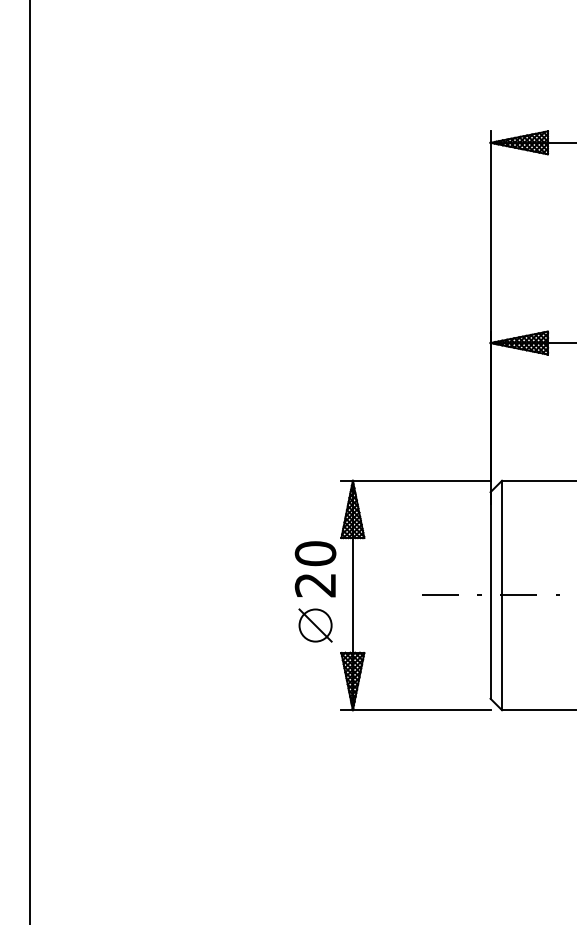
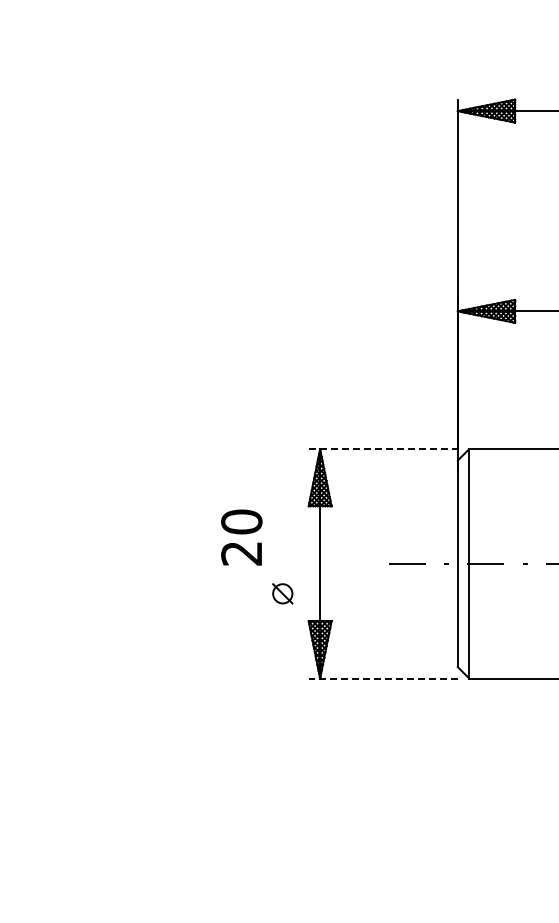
line: (415, 480) -> (382, 448), solid -> dashed
text: (315, 569) -> (241, 537), moved
part: (315, 625) -> (282, 593), size x0.6
line: (415, 710) -> (382, 678), solid -> dashed

